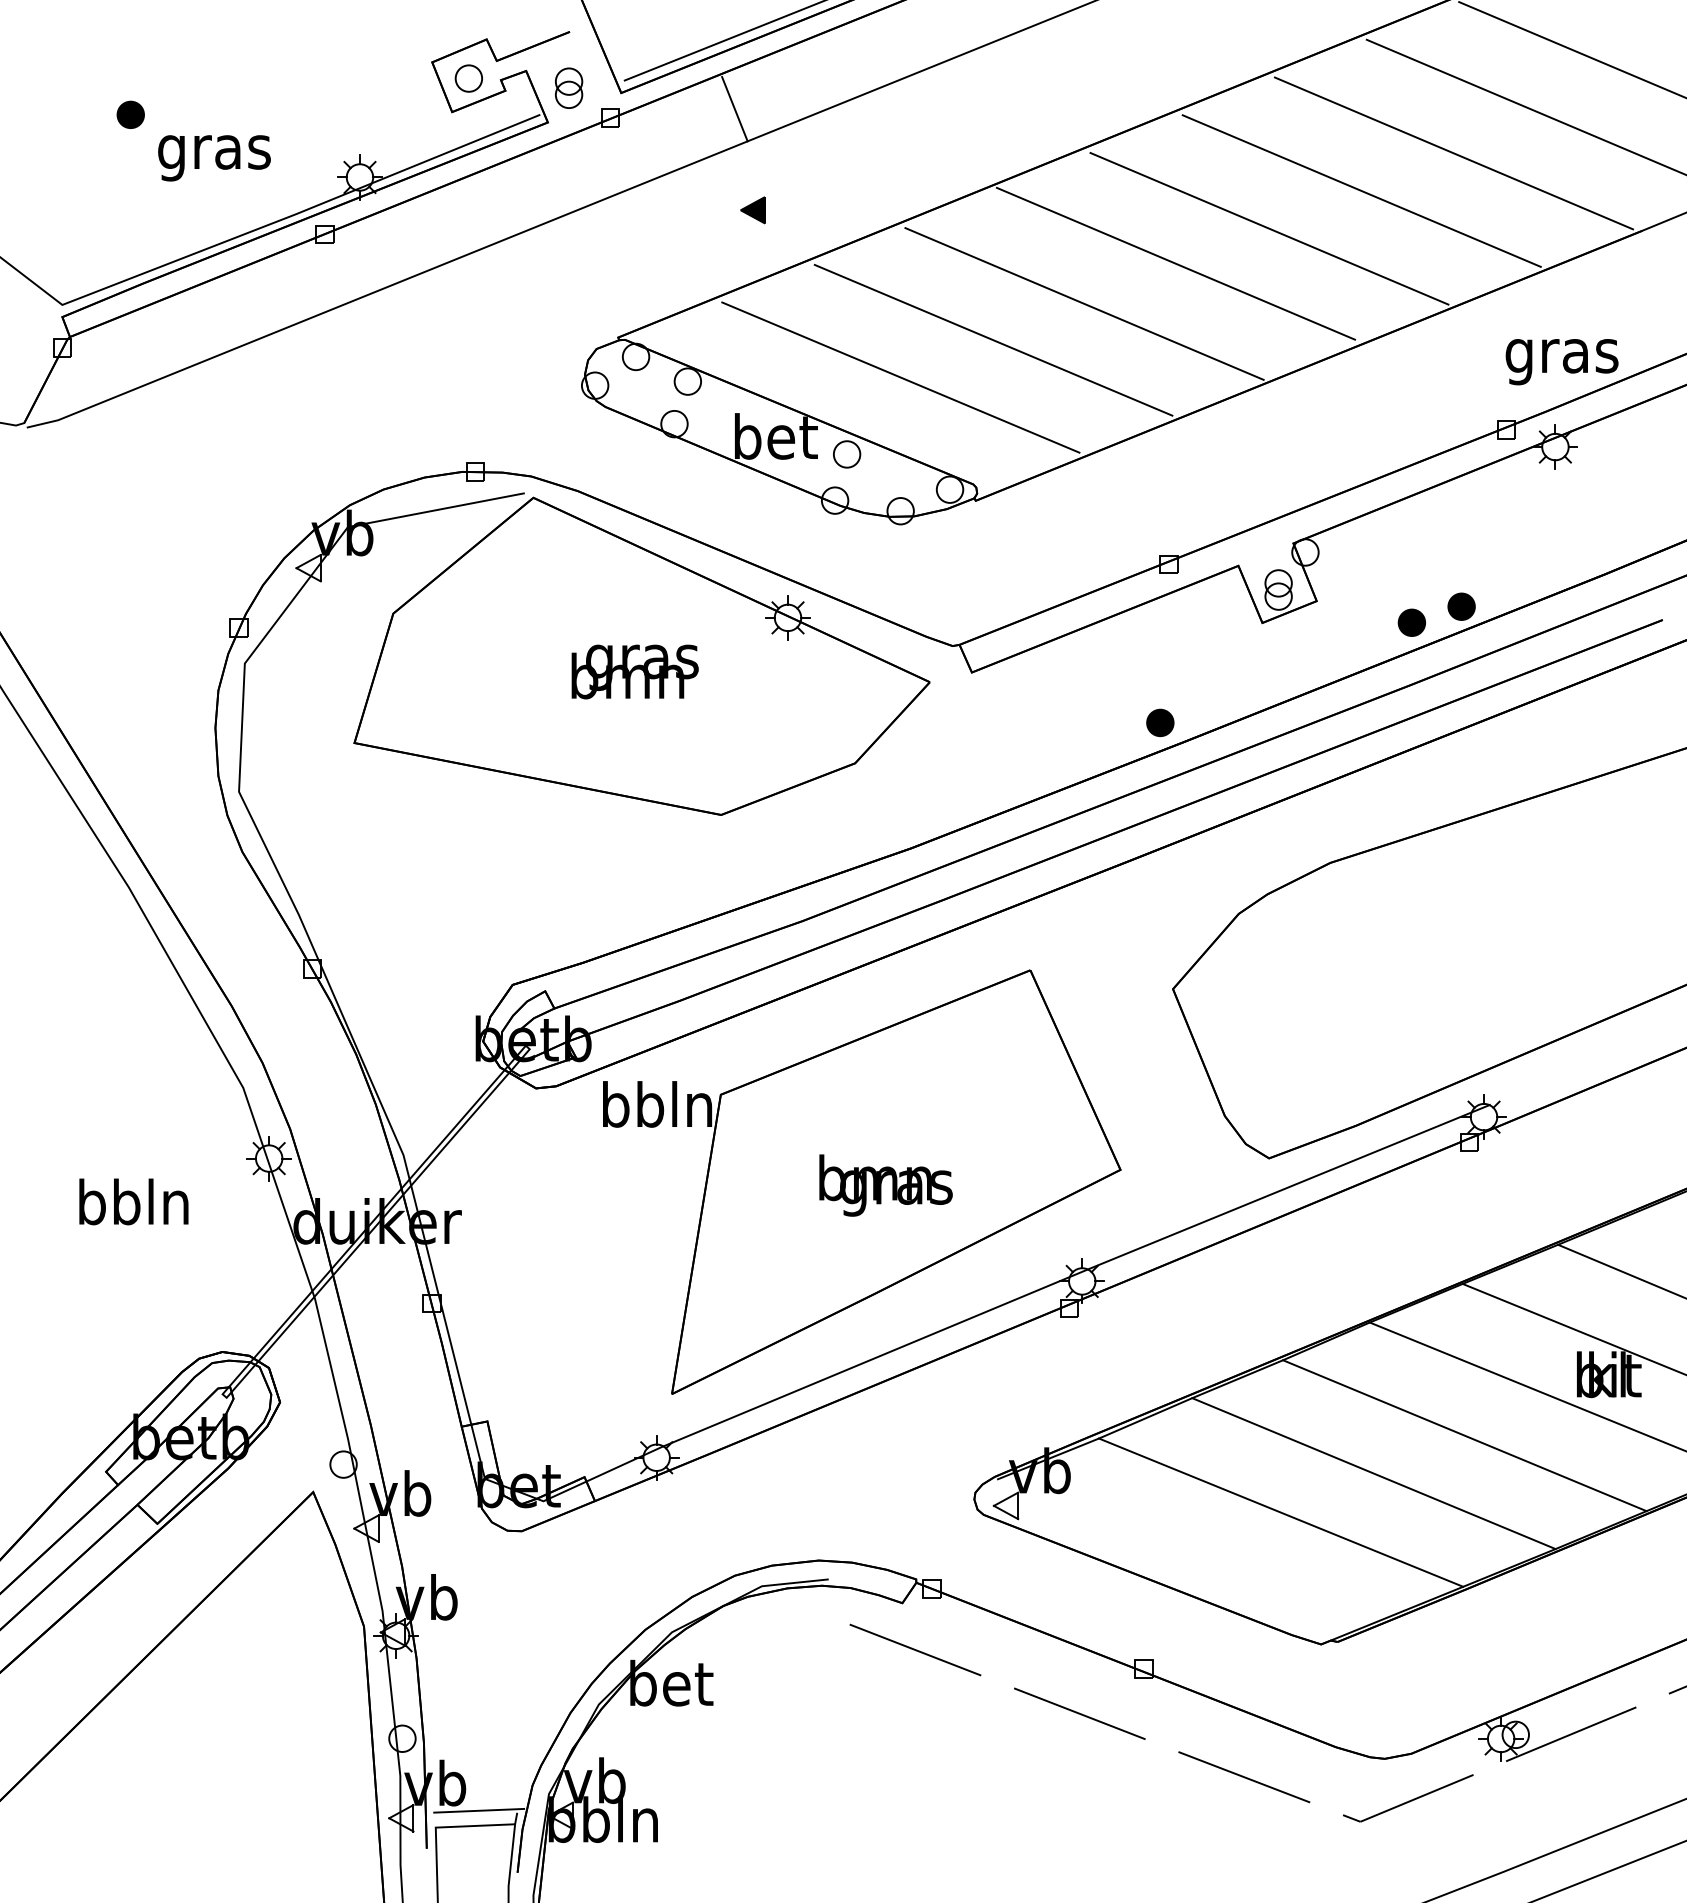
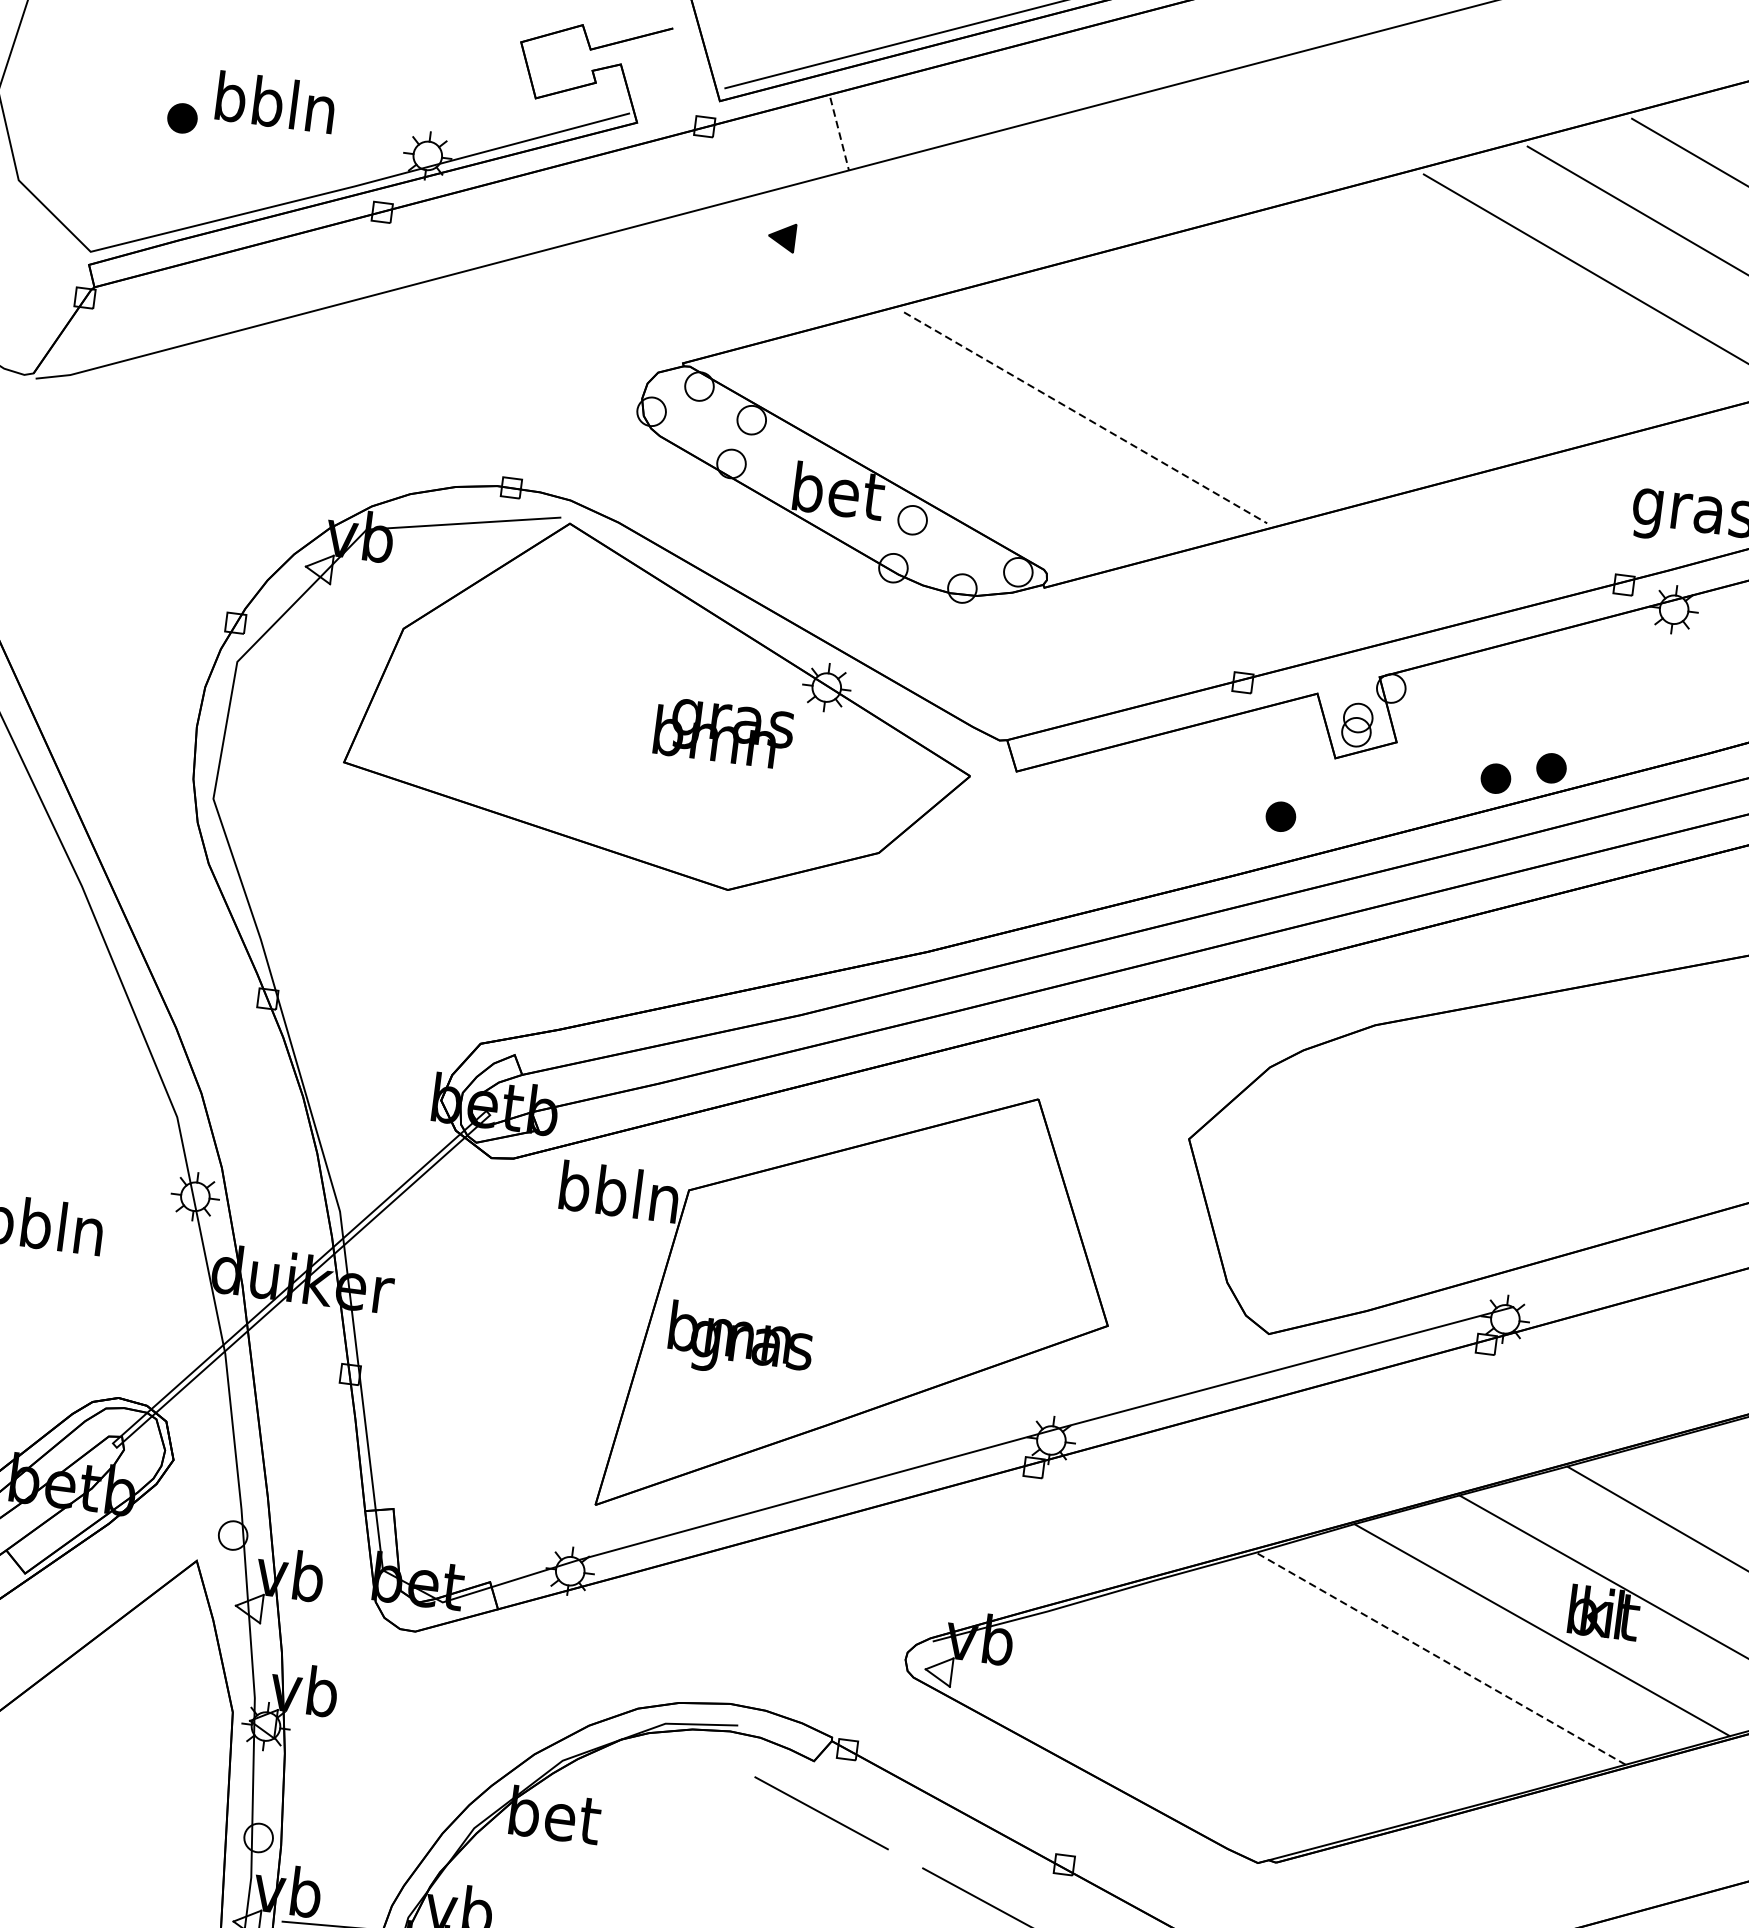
part: (468, 78) -> (557, 64), removed
part: (569, 87) -> (665, 88), removed
line: (734, 109) -> (839, 134), solid -> dashed
part: (130, 114) -> (182, 117), moved
text: (214, 152) -> (275, 109), gras -> bbln
line: (1361, 190) -> (1501, 307), removed
part: (752, 210) -> (781, 237), moved
line: (1269, 228) -> (1397, 335), removed
line: (1175, 263) -> (1291, 360), removed
line: (1084, 303) -> (1188, 390), removed
line: (994, 340) -> (1086, 418), solid -> dashed
line: (900, 377) -> (980, 444), removed
text: (634, 671) -> (723, 732), moved
part: (1160, 722) -> (1281, 816), moved
text: (885, 1185) -> (740, 1341), moved
line: (1464, 1435) -> (1440, 1658), solid -> dashed
line: (1373, 1473) -> (1337, 1686), removed
line: (1281, 1512) -> (1233, 1715), removed

